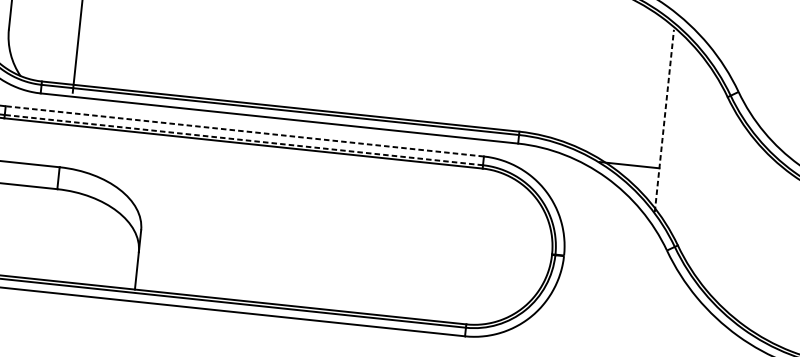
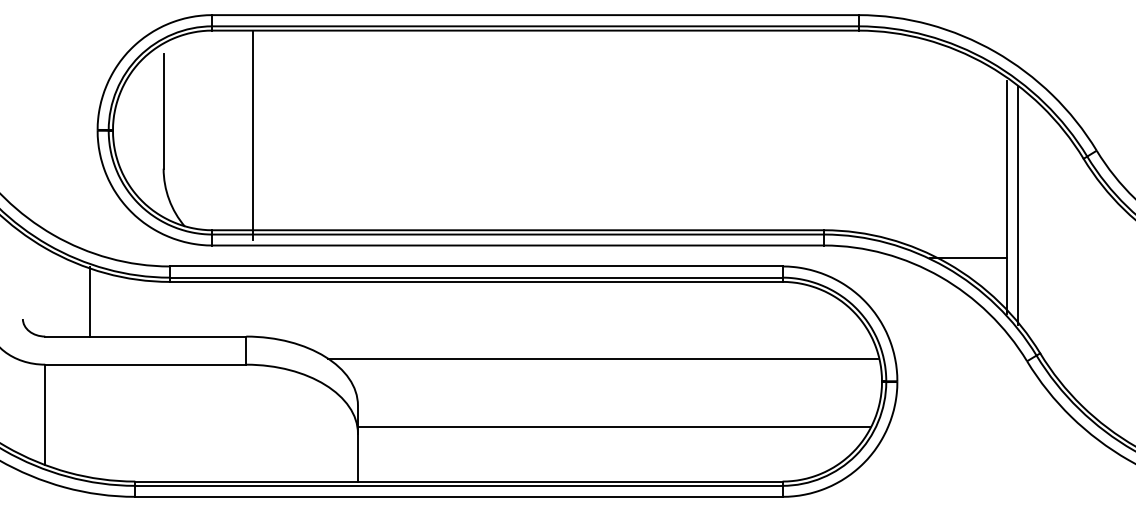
line: (664, 121) -> (1006, 197), dashed -> solid
line: (672, 128) -> (1017, 205), added
line: (244, 131) -> (475, 266), dashed -> solid
line: (243, 139) -> (475, 277), dashed -> solid
line: (336, 213) -> (603, 358), added
line: (339, 268) -> (614, 427), added

